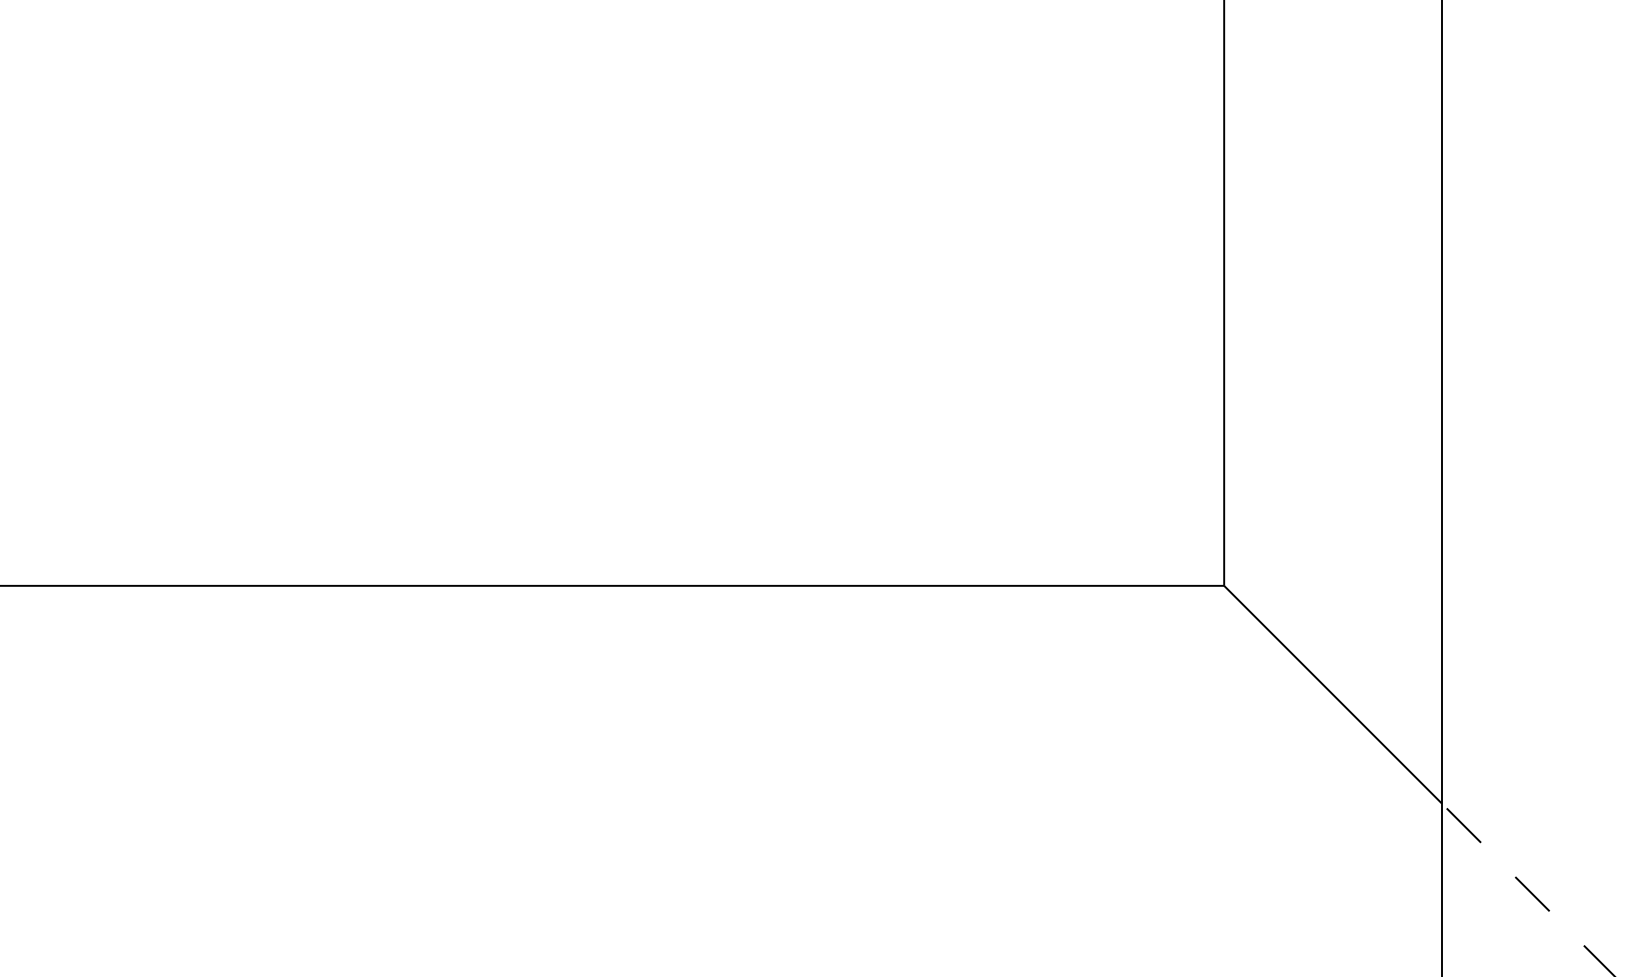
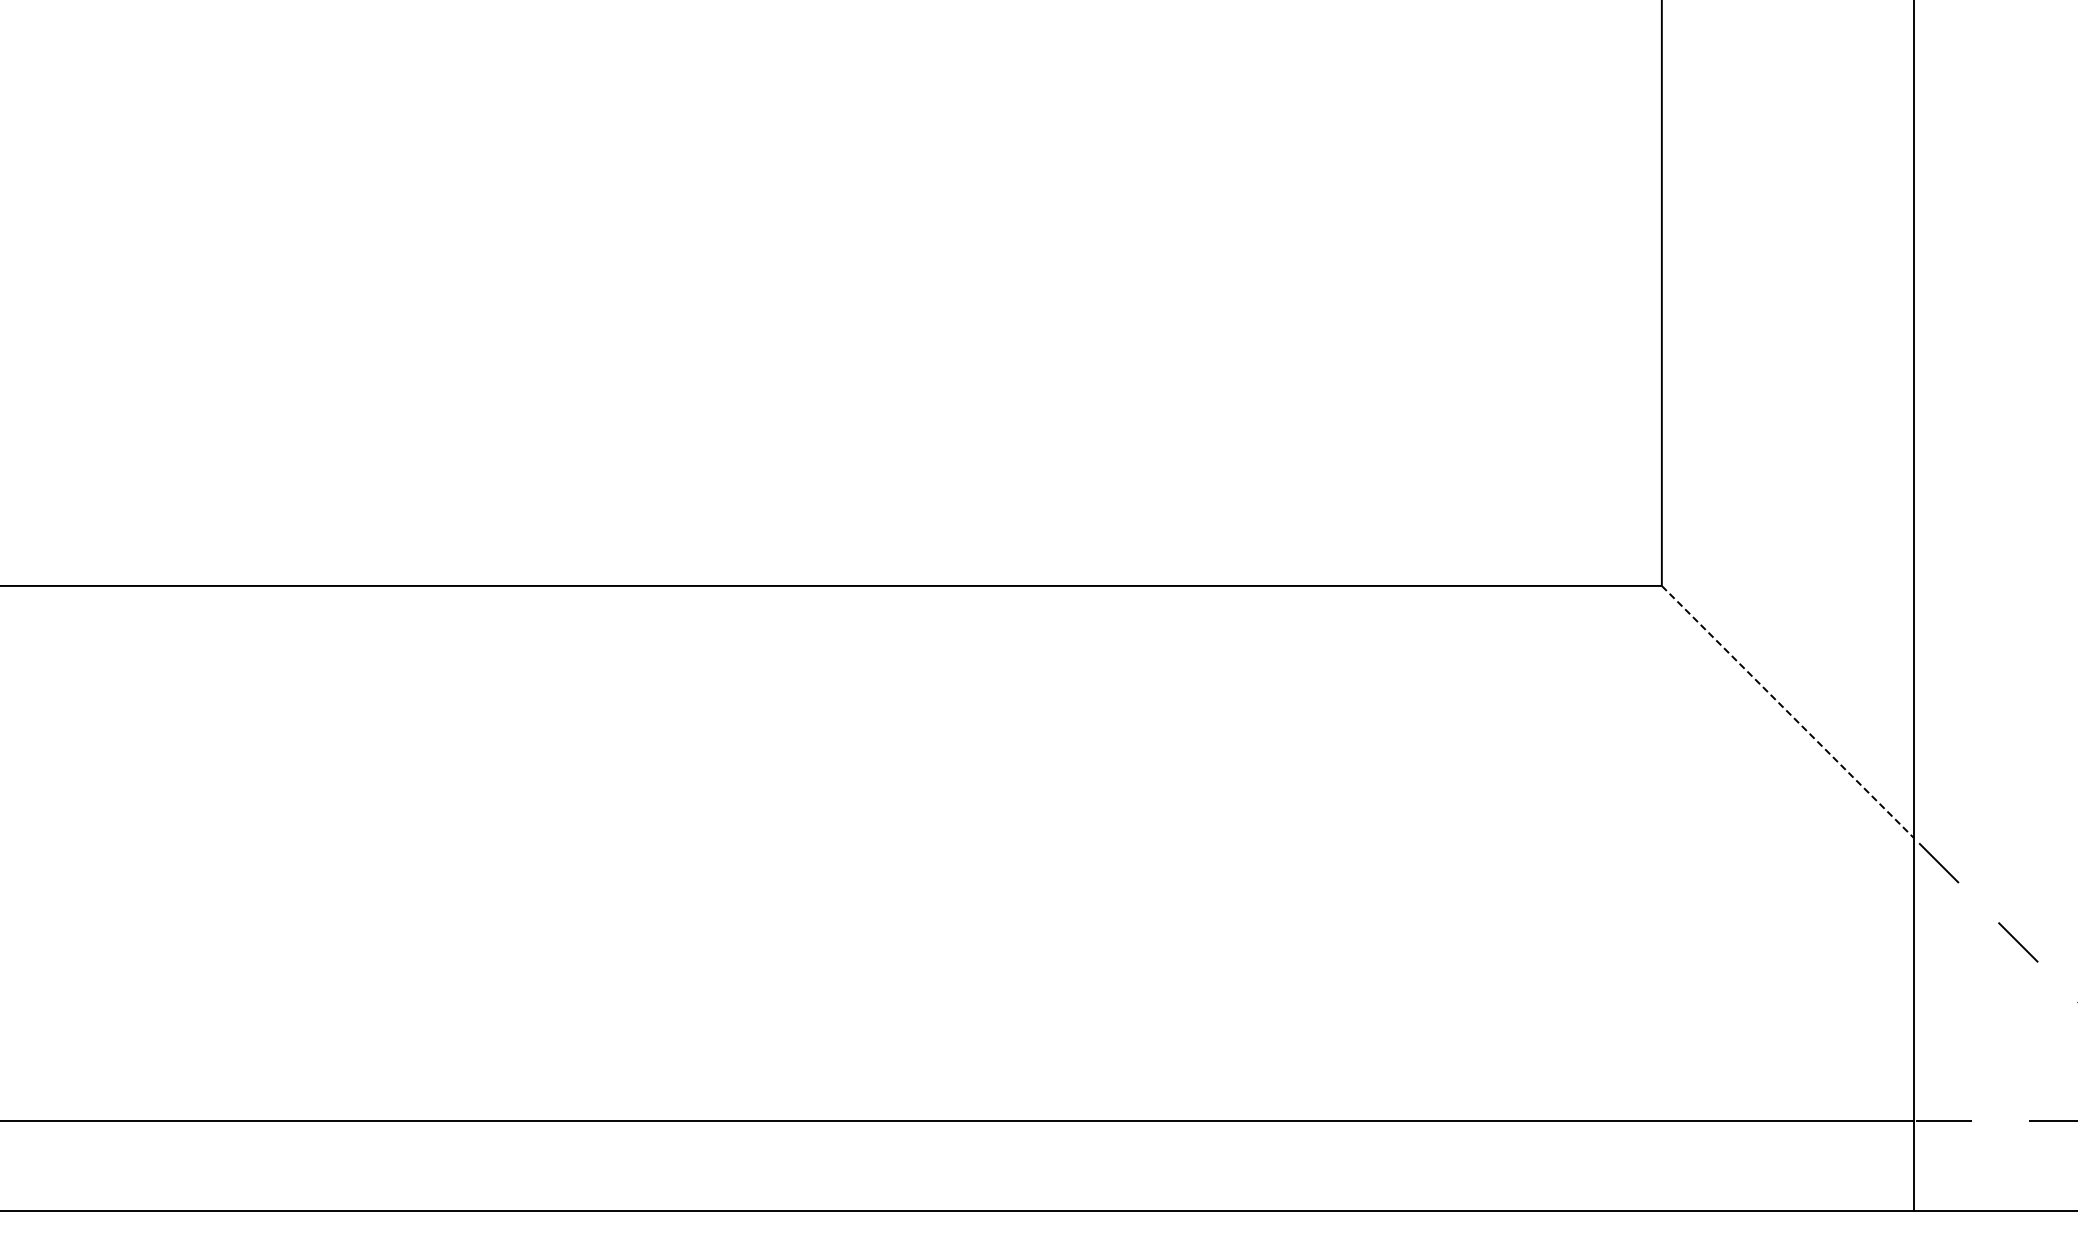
line: (1333, 695) -> (1788, 712), solid -> dashed

